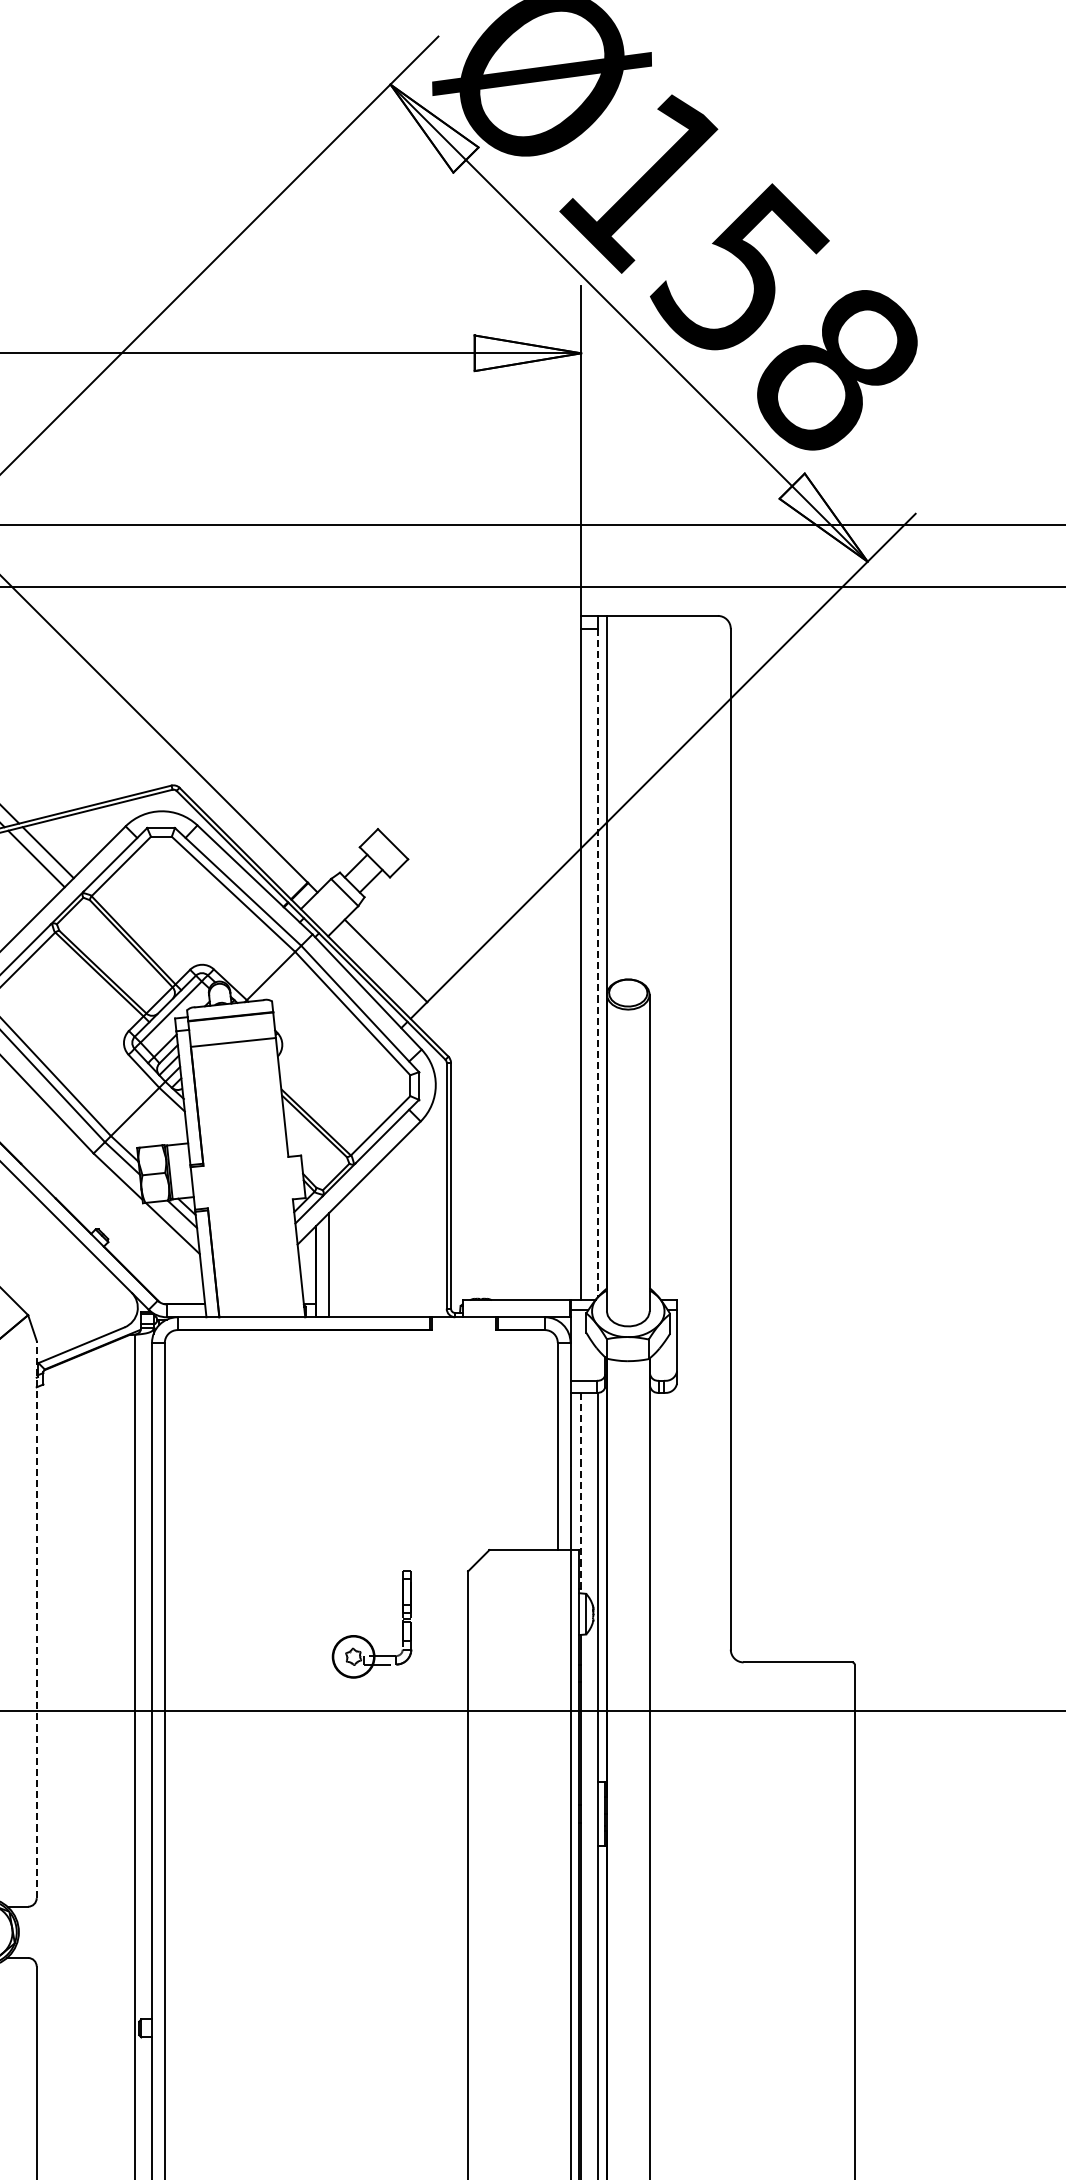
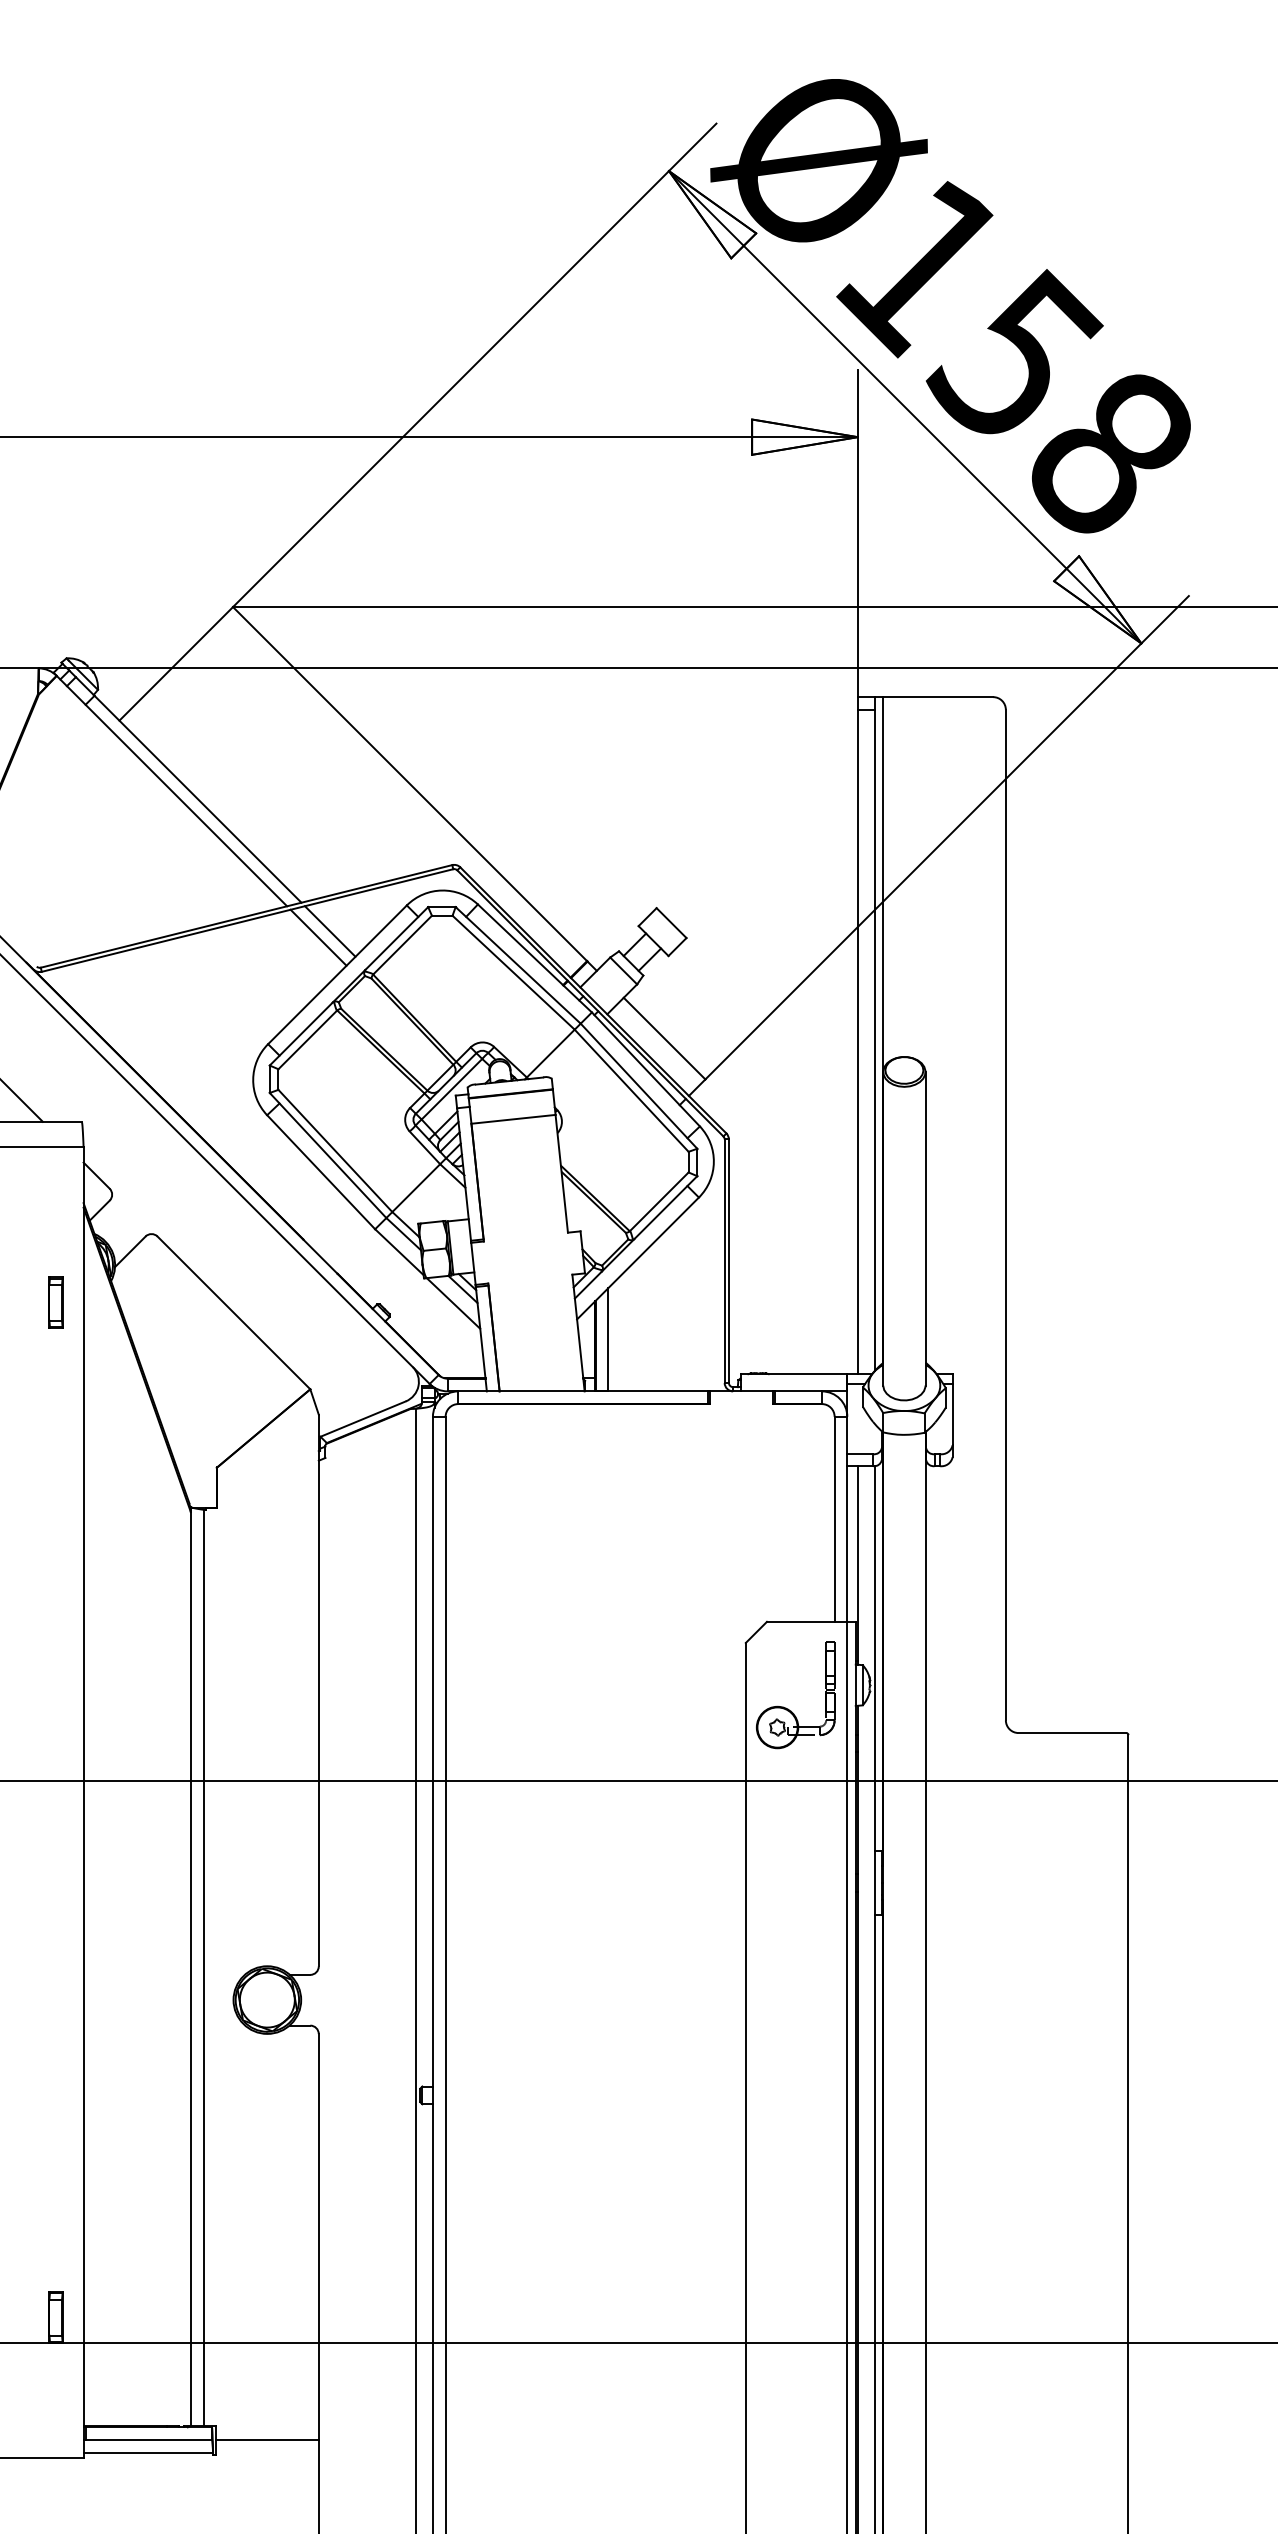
line: (598, 962) -> (874, 1040), dashed -> solid
line: (580, 1493) -> (857, 1565), dashed -> solid
line: (36, 1619) -> (318, 1690), dashed -> solid
part: (364, 1637) -> (788, 1708), moved

